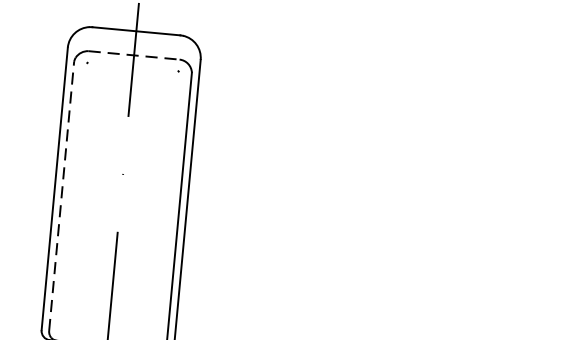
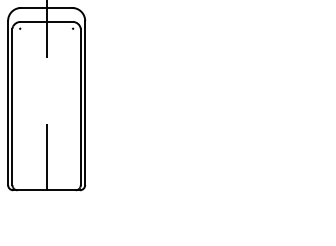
line: (135, 54) -> (47, 21), dashed -> solid
line: (61, 195) -> (12, 106), dashed -> solid

